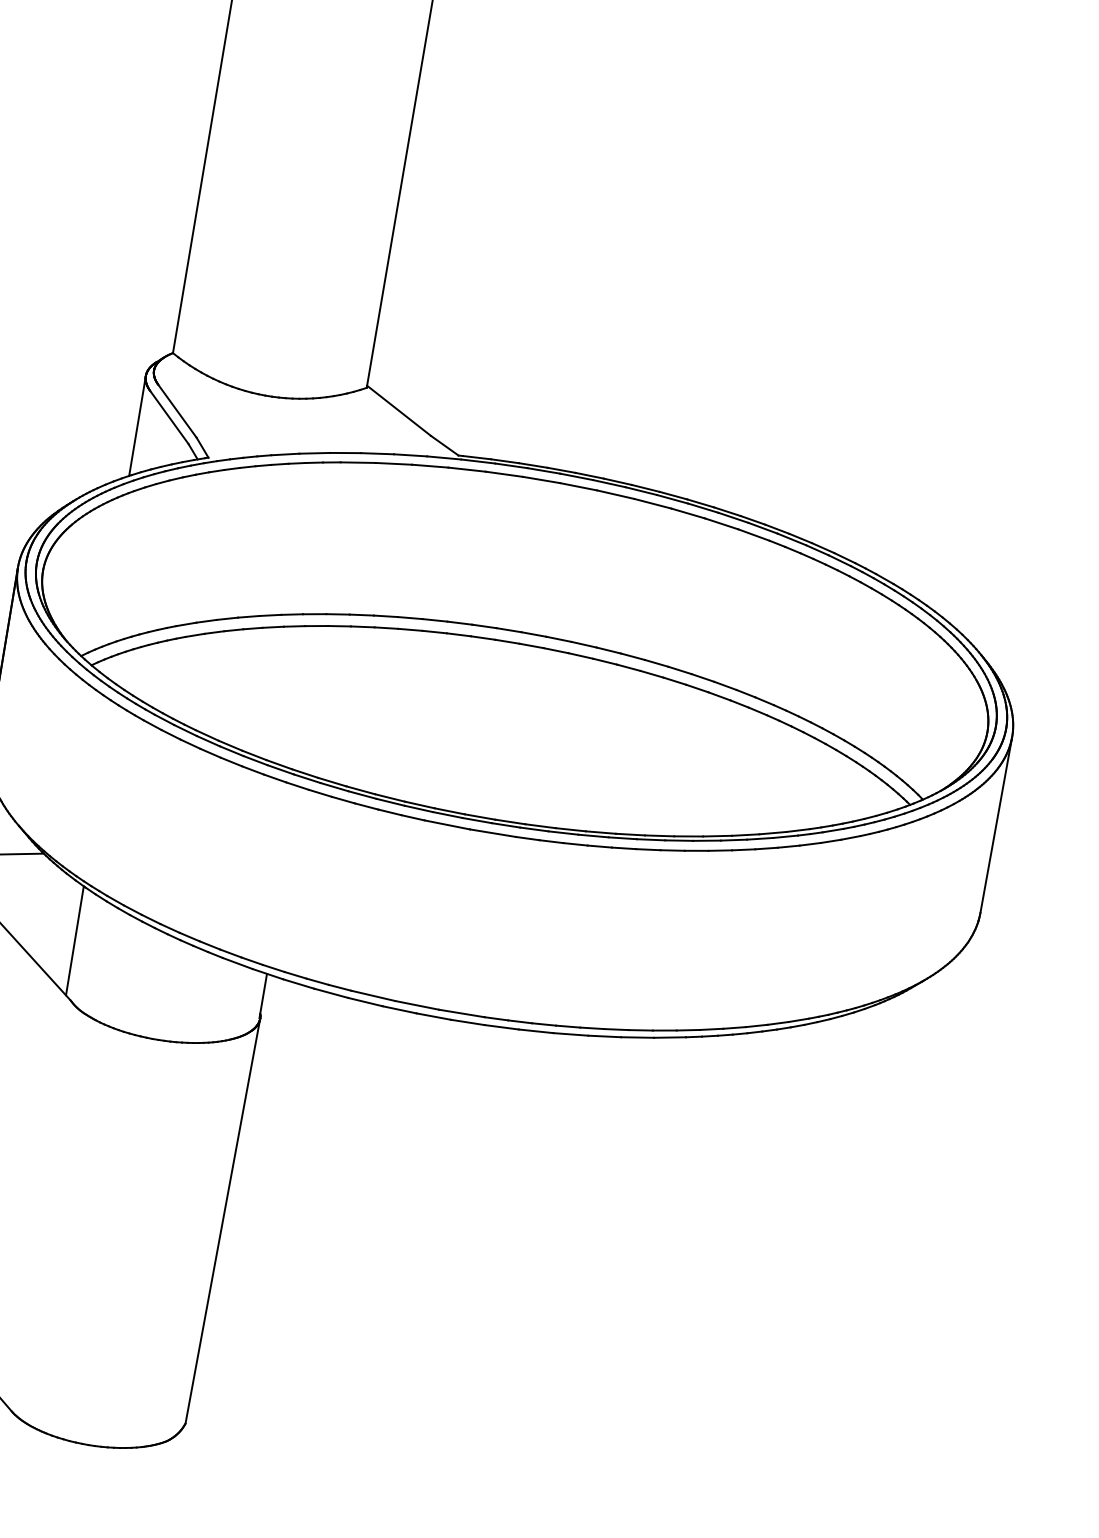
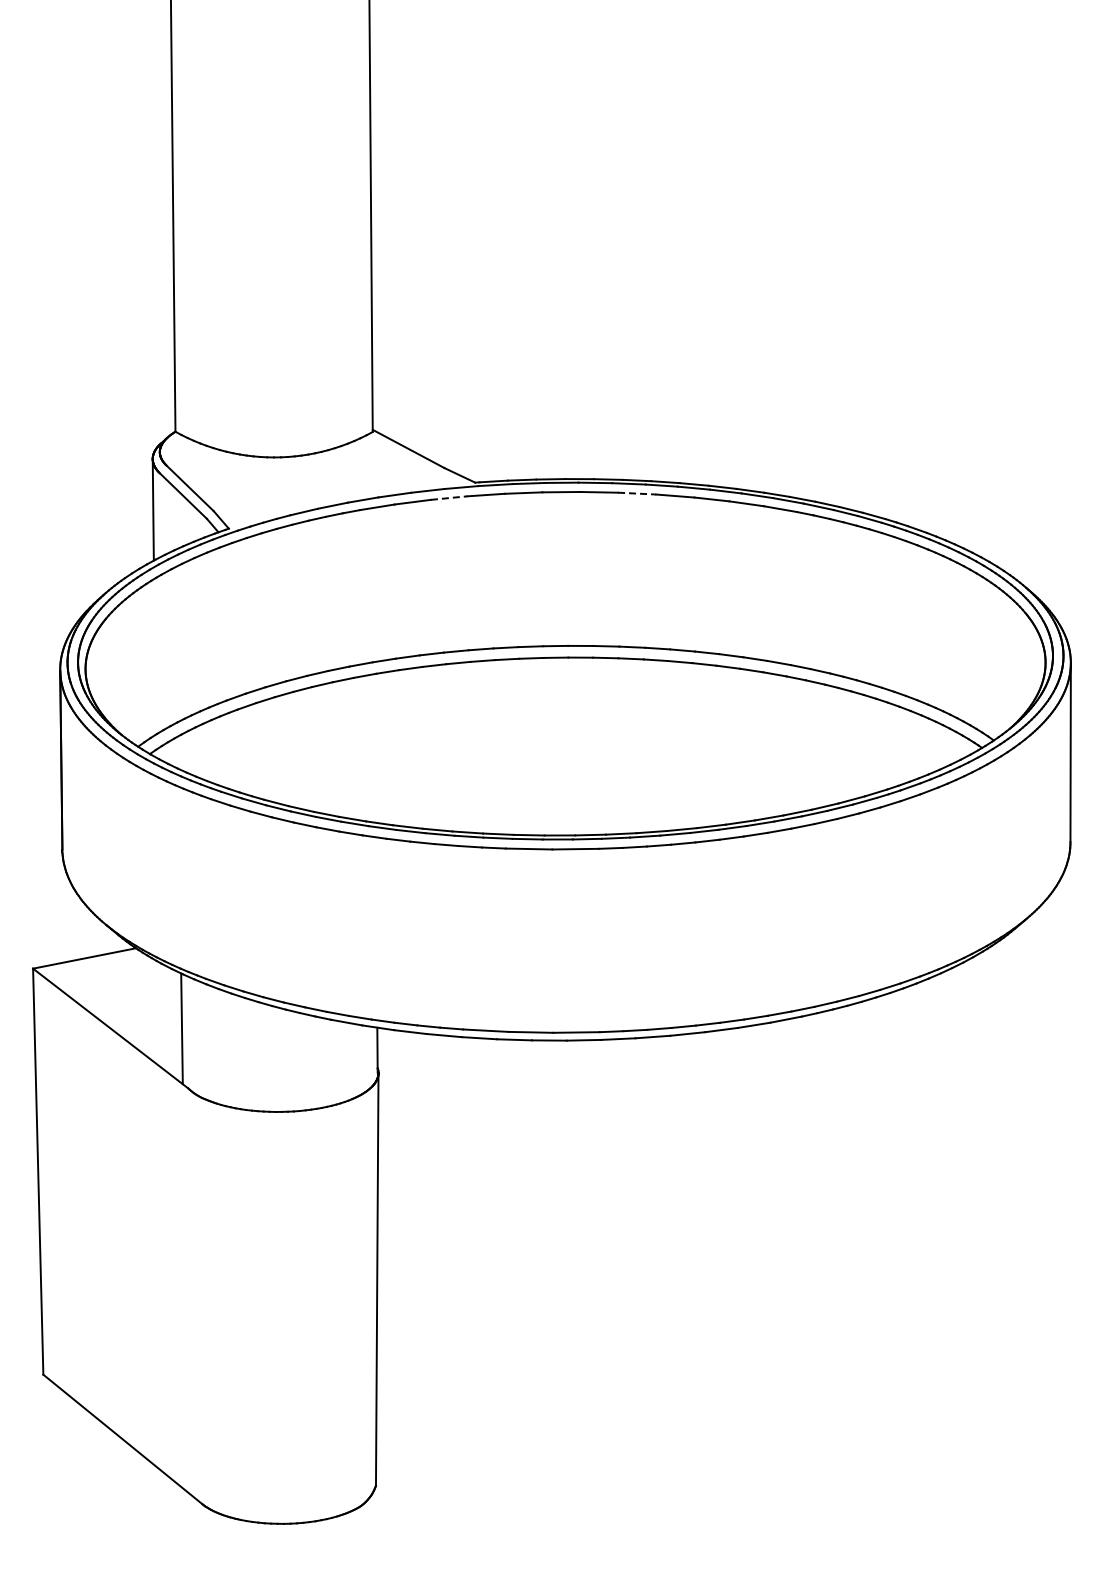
line: (430, 466) -> (449, 498), solid -> dashed
line: (616, 494) -> (637, 493), solid -> dashed

